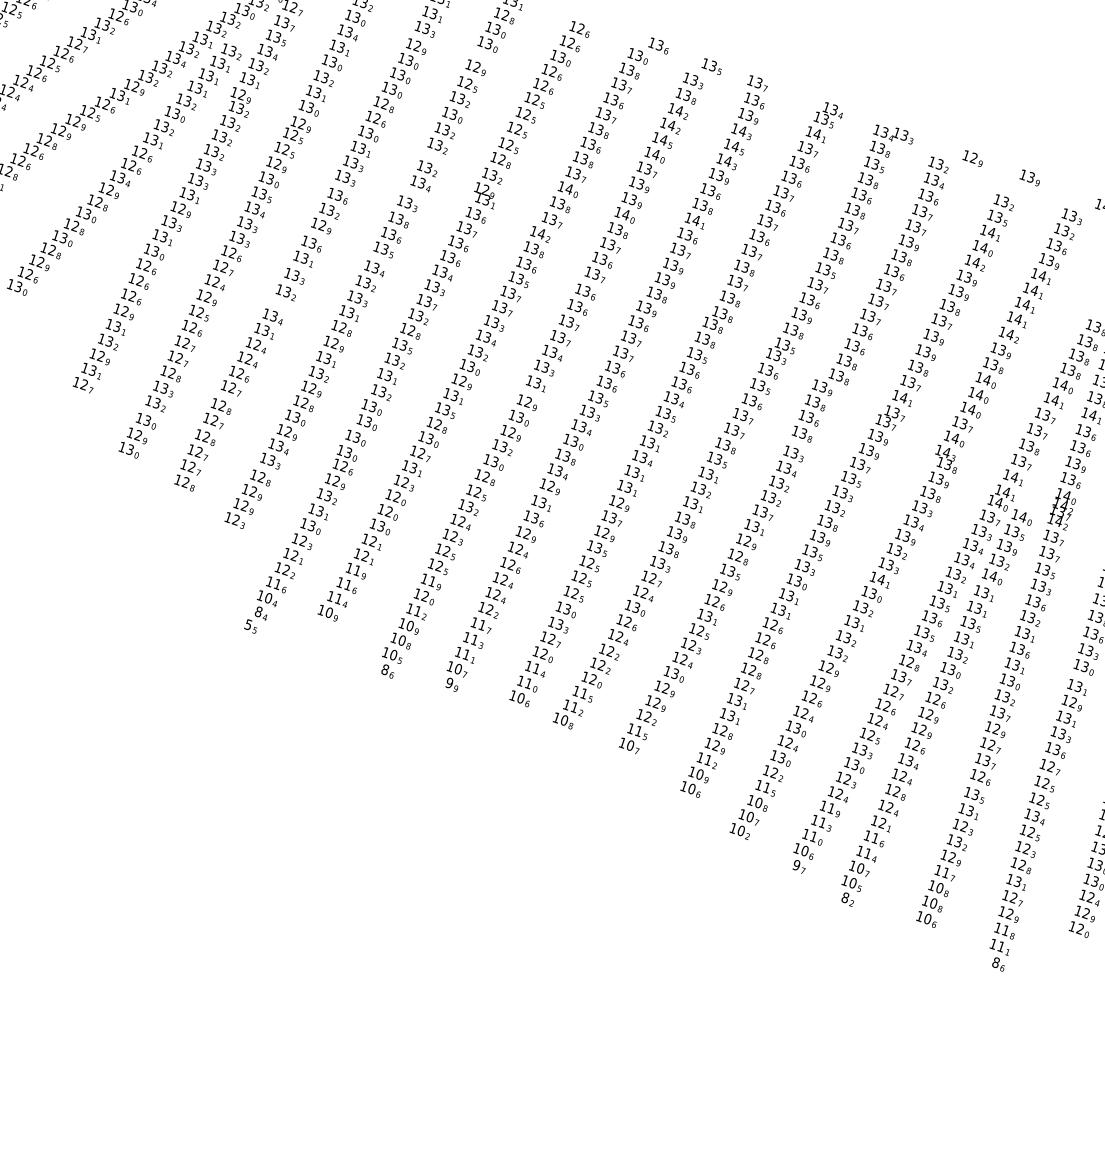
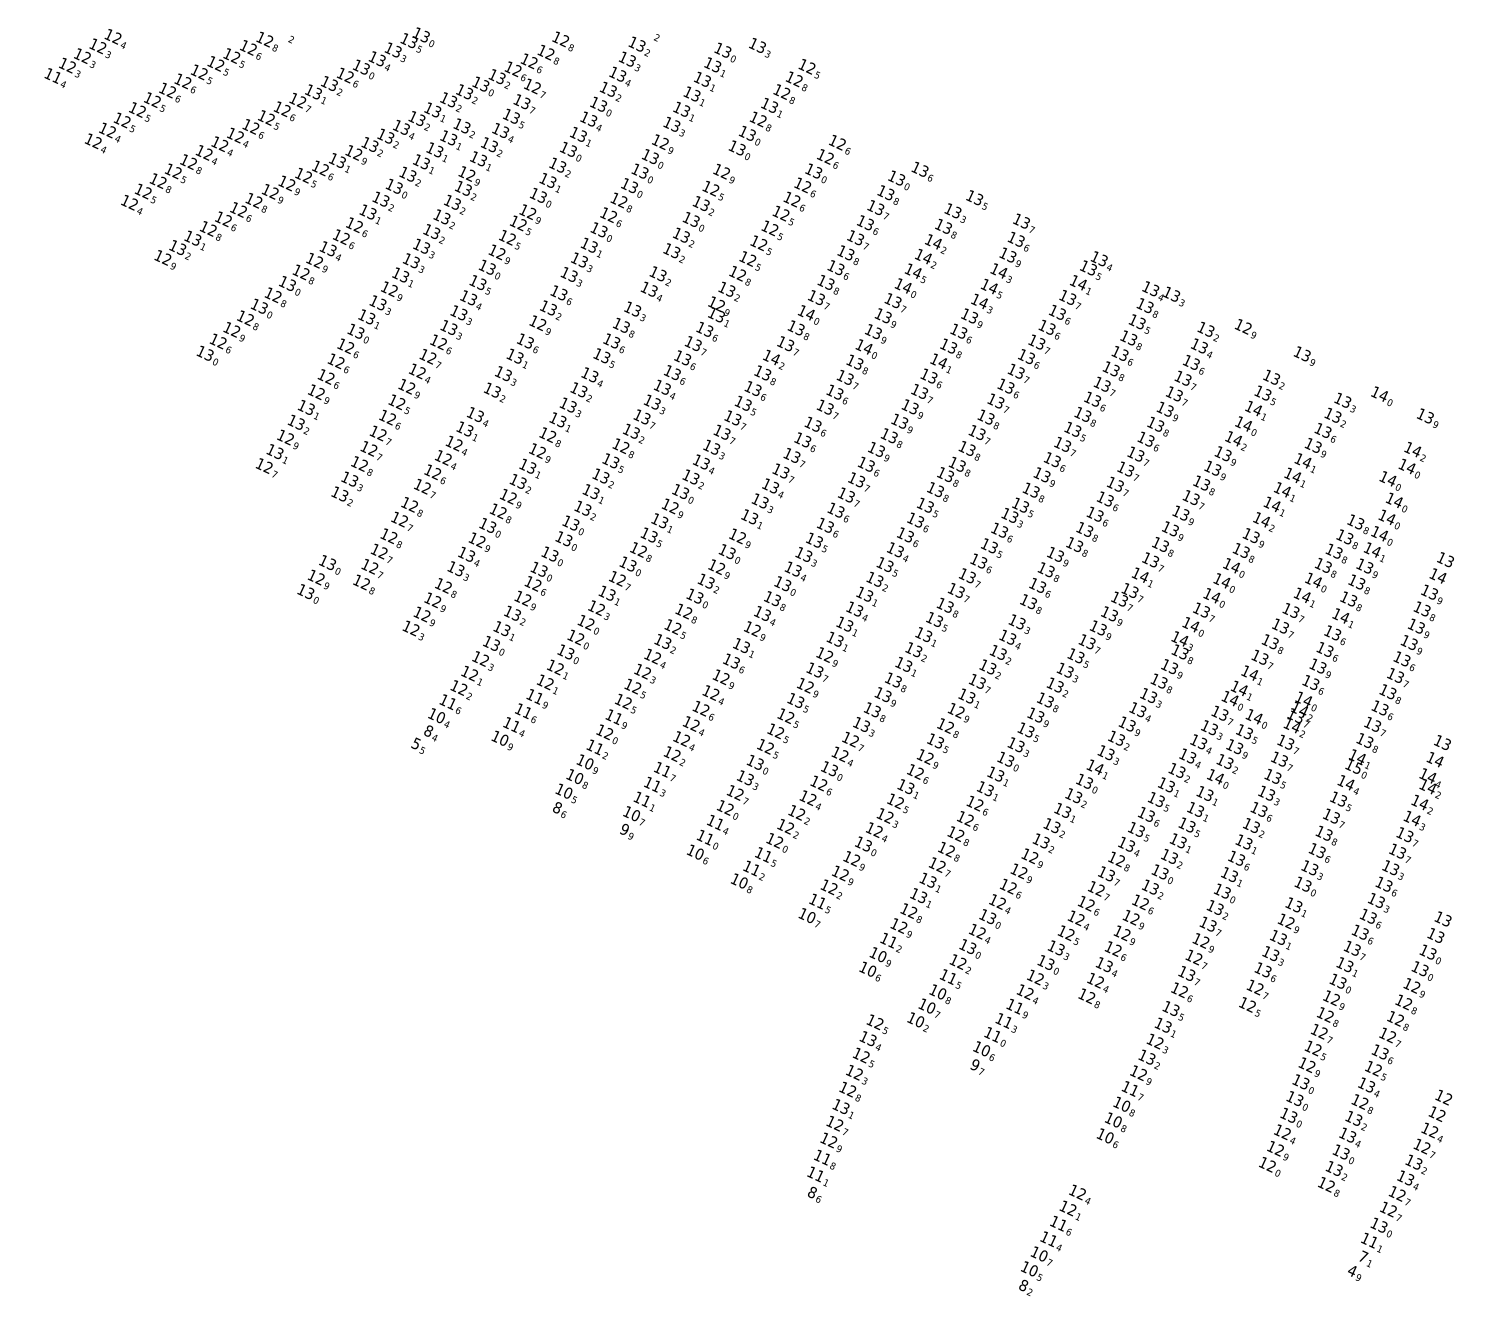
text: (136, 435) -> (318, 579), moved
text: (869, 852) -> (1054, 1239), moved
text: (1019, 881) -> (847, 1108), moved

